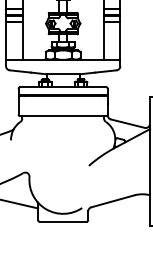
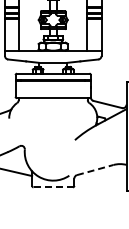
line: (113, 201) -> (95, 170), solid -> dashed
line: (63, 221) -> (53, 187), solid -> dashed

